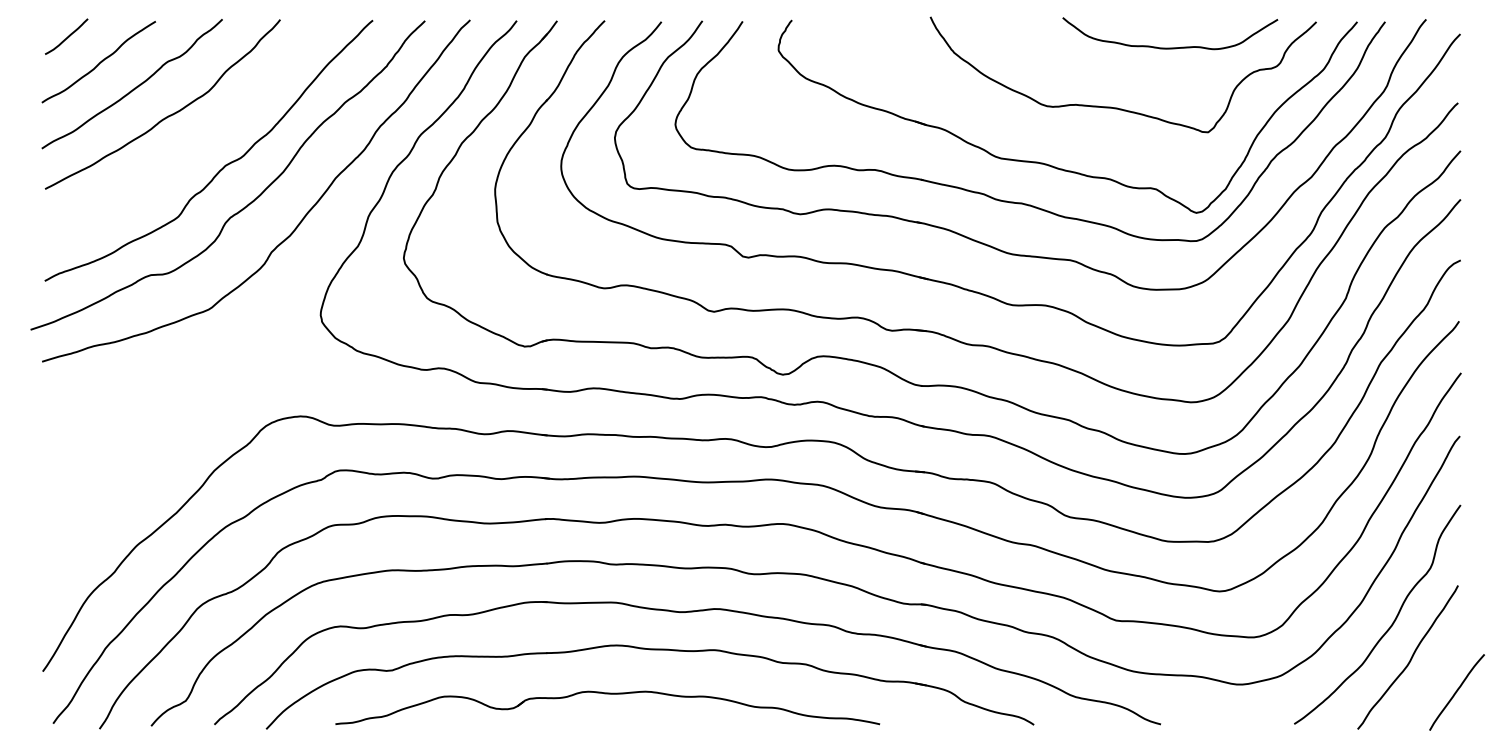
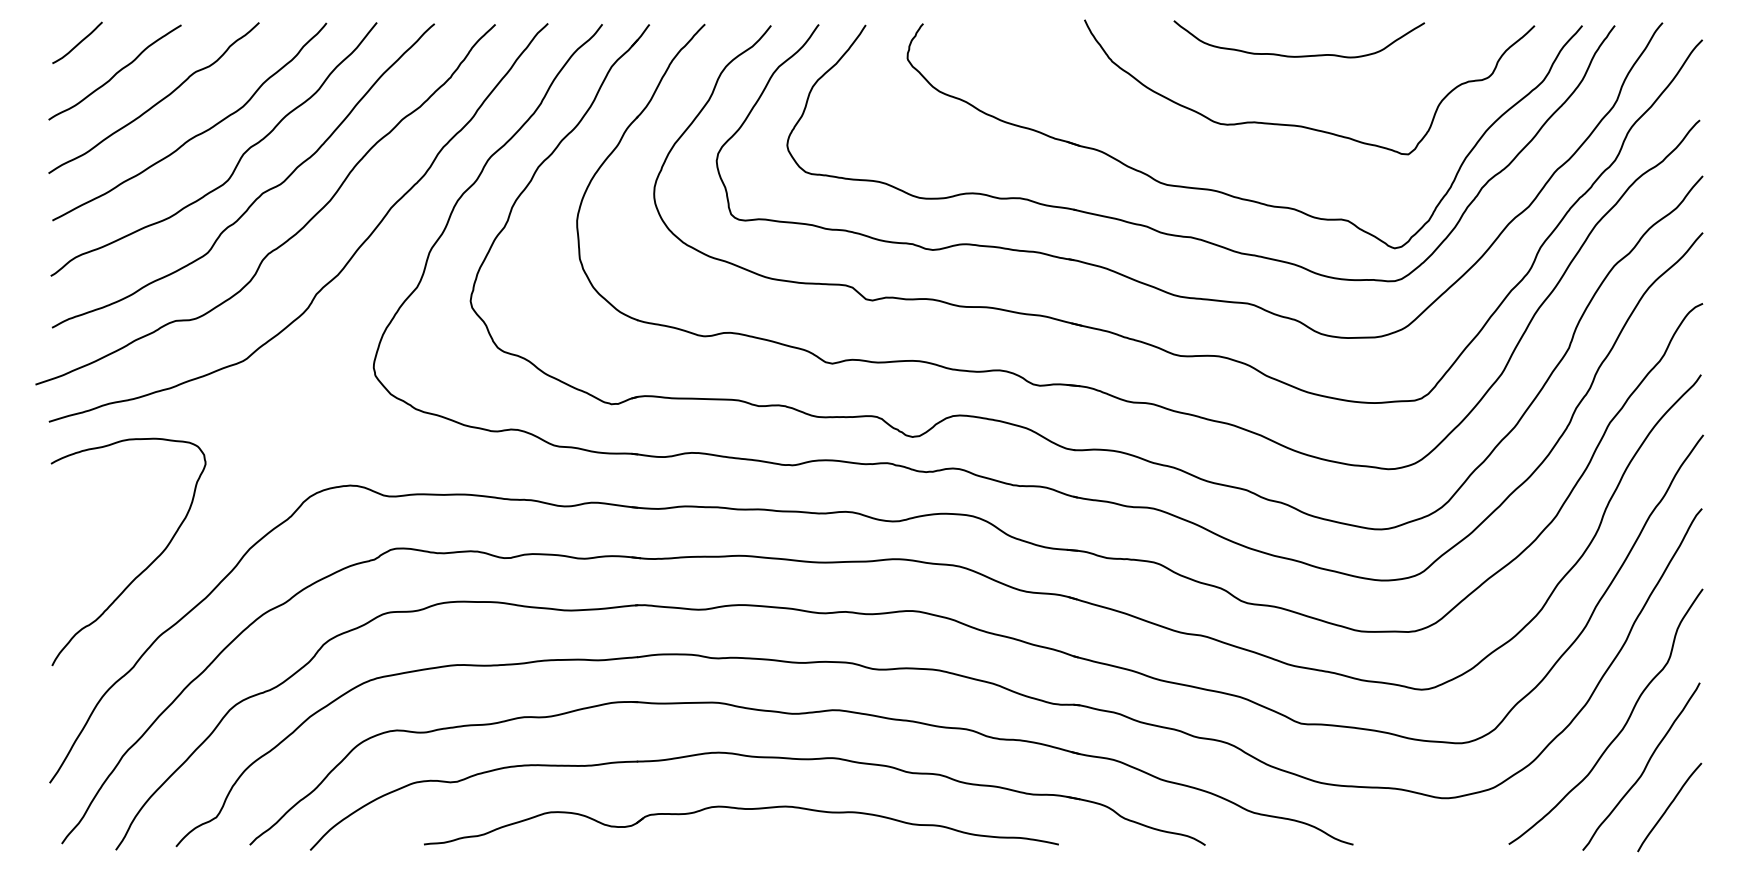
curve: (1170, 47) -> (1299, 55), moved
curve: (203, 139) -> (237, 162), added
curve: (122, 489) -> (142, 570), added
curve: (1456, 692) -> (1669, 807), moved
part: (607, 694) -> (741, 809), moved

